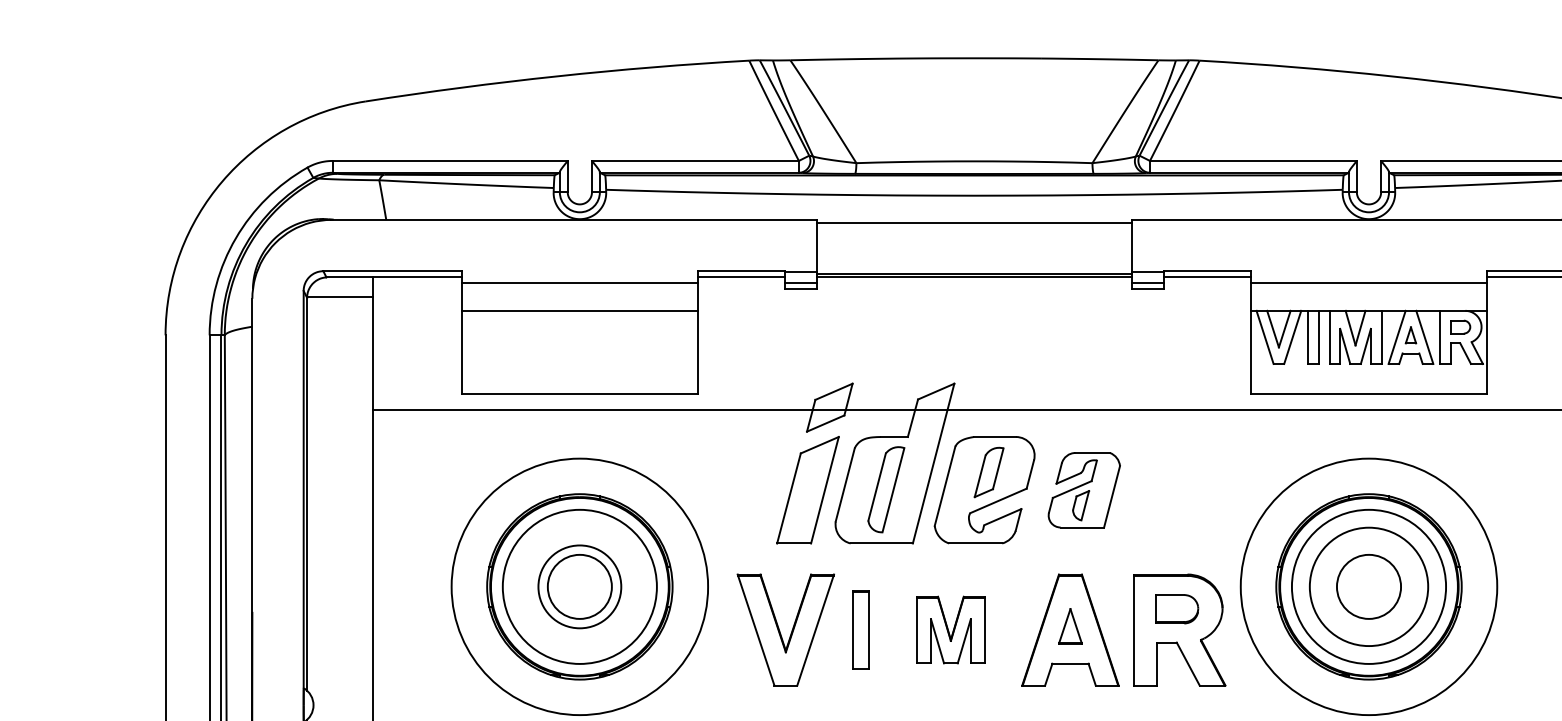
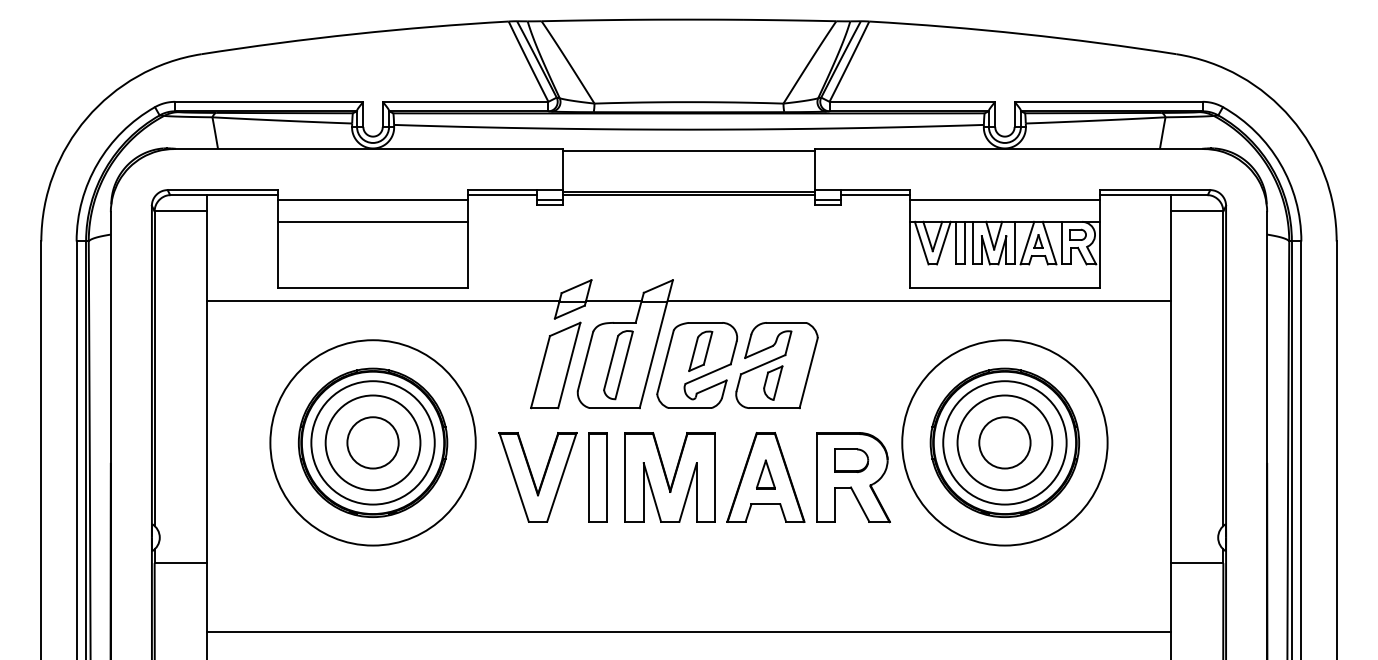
part: (1083, 490) -> (776, 365), size x1.43
circle: (579, 586) -> (372, 442), size x1.43
part: (860, 630) -> (597, 477), size x1.43
part: (950, 630) -> (669, 477), size x1.67

